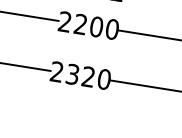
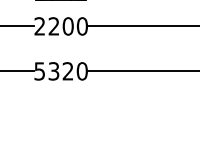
text: (56, 72) -> (39, 71), 2320 -> 5320

